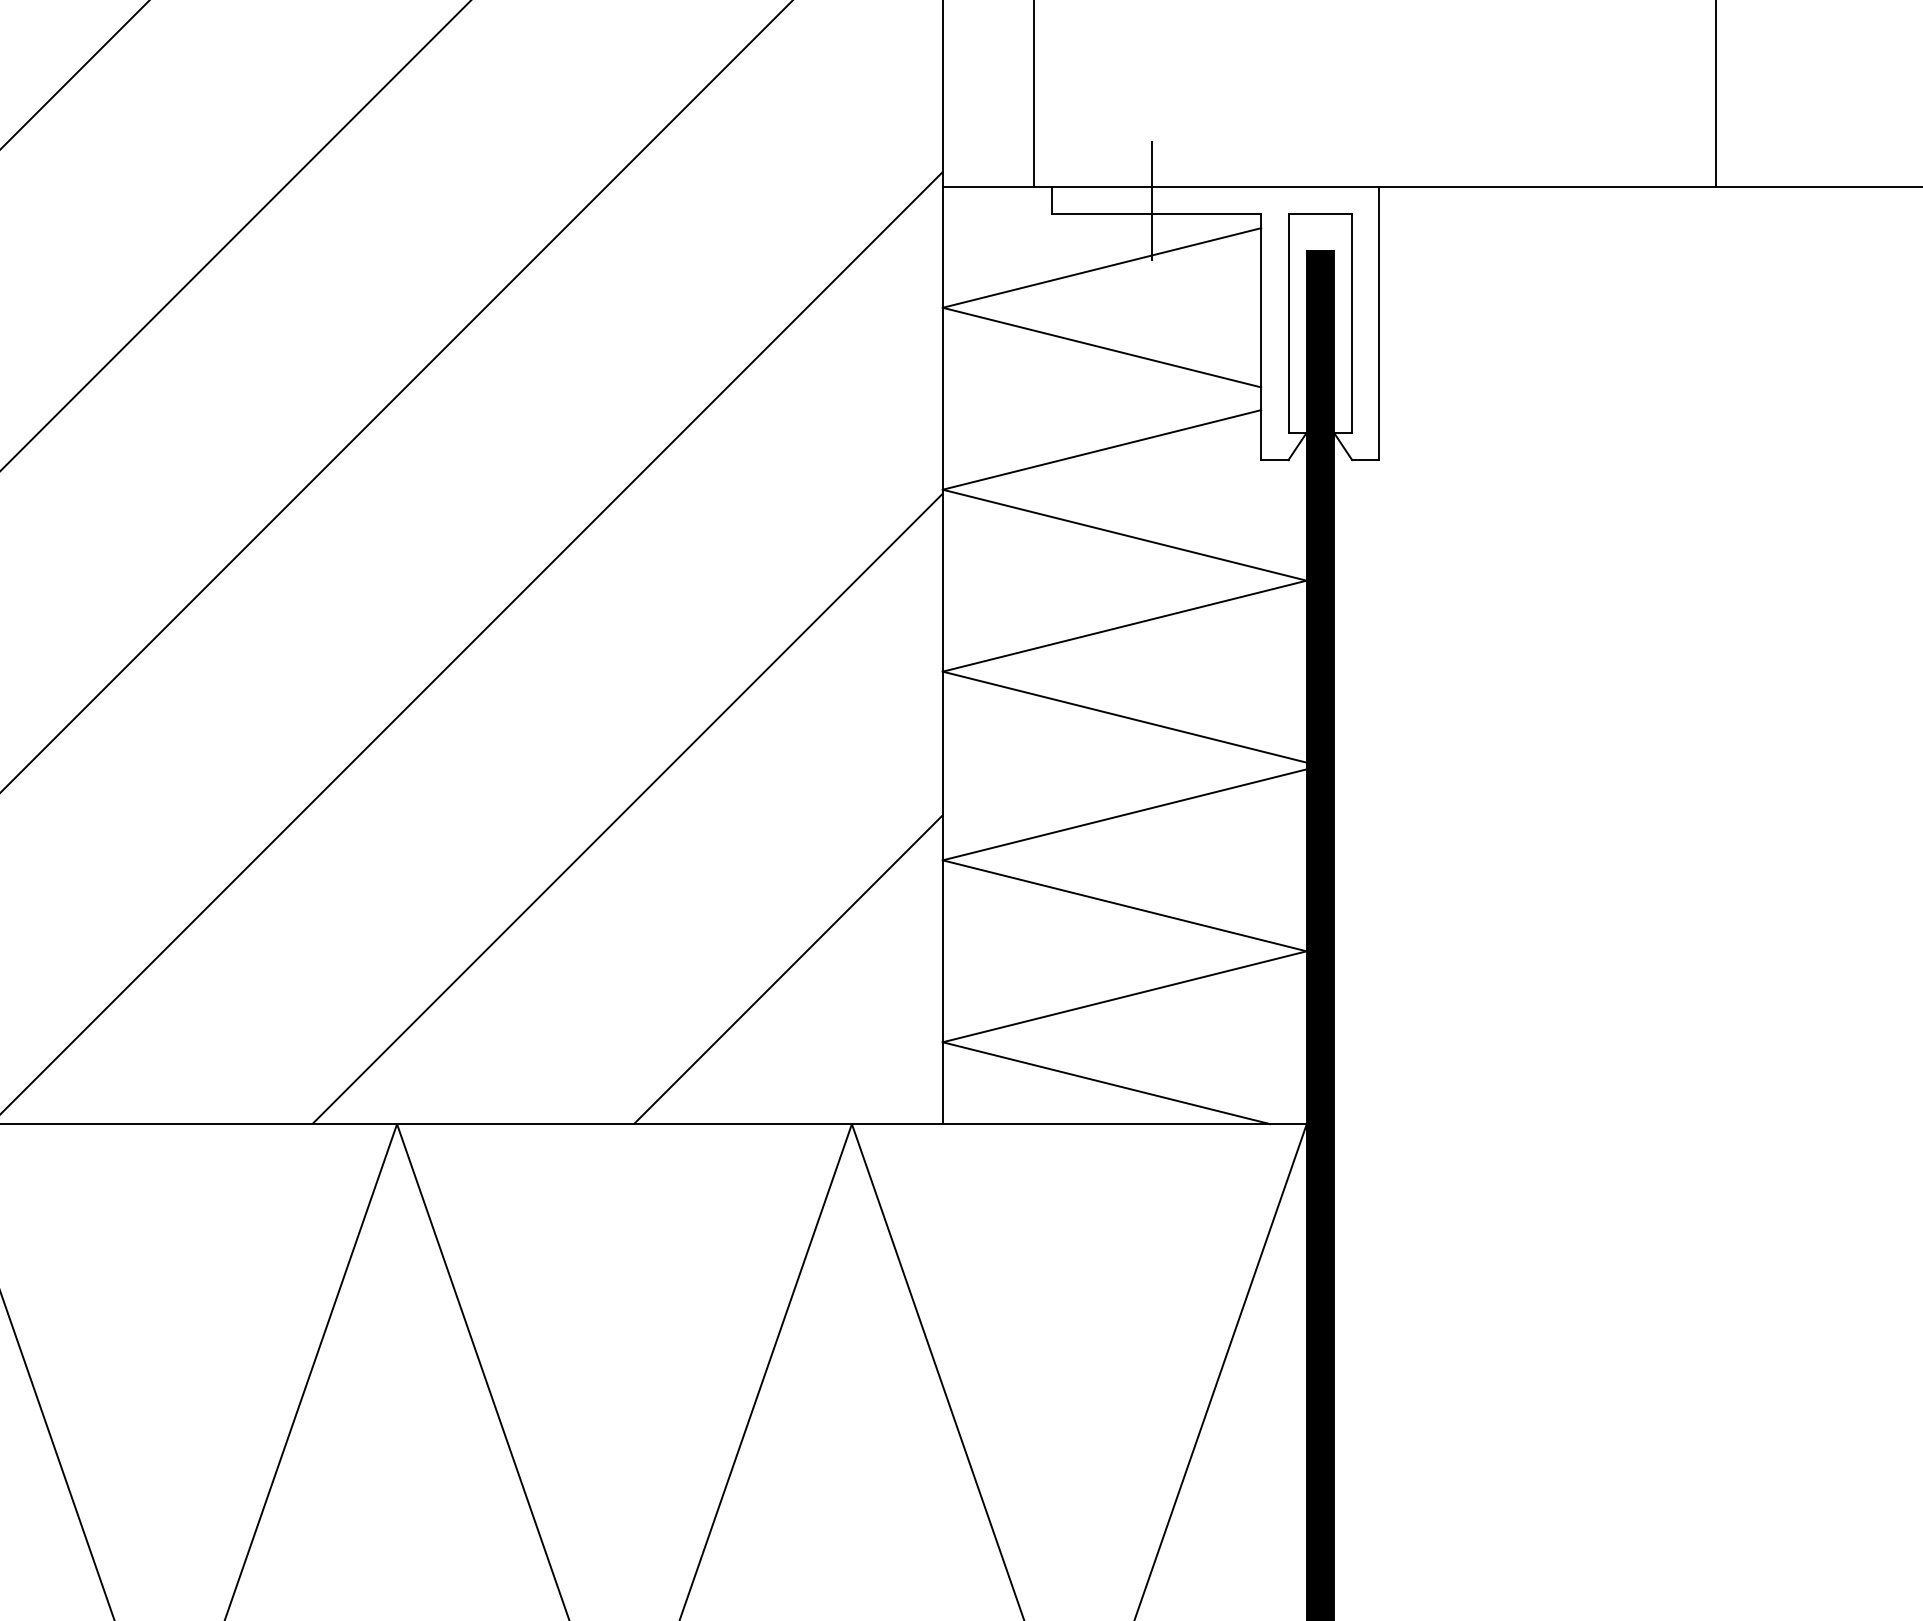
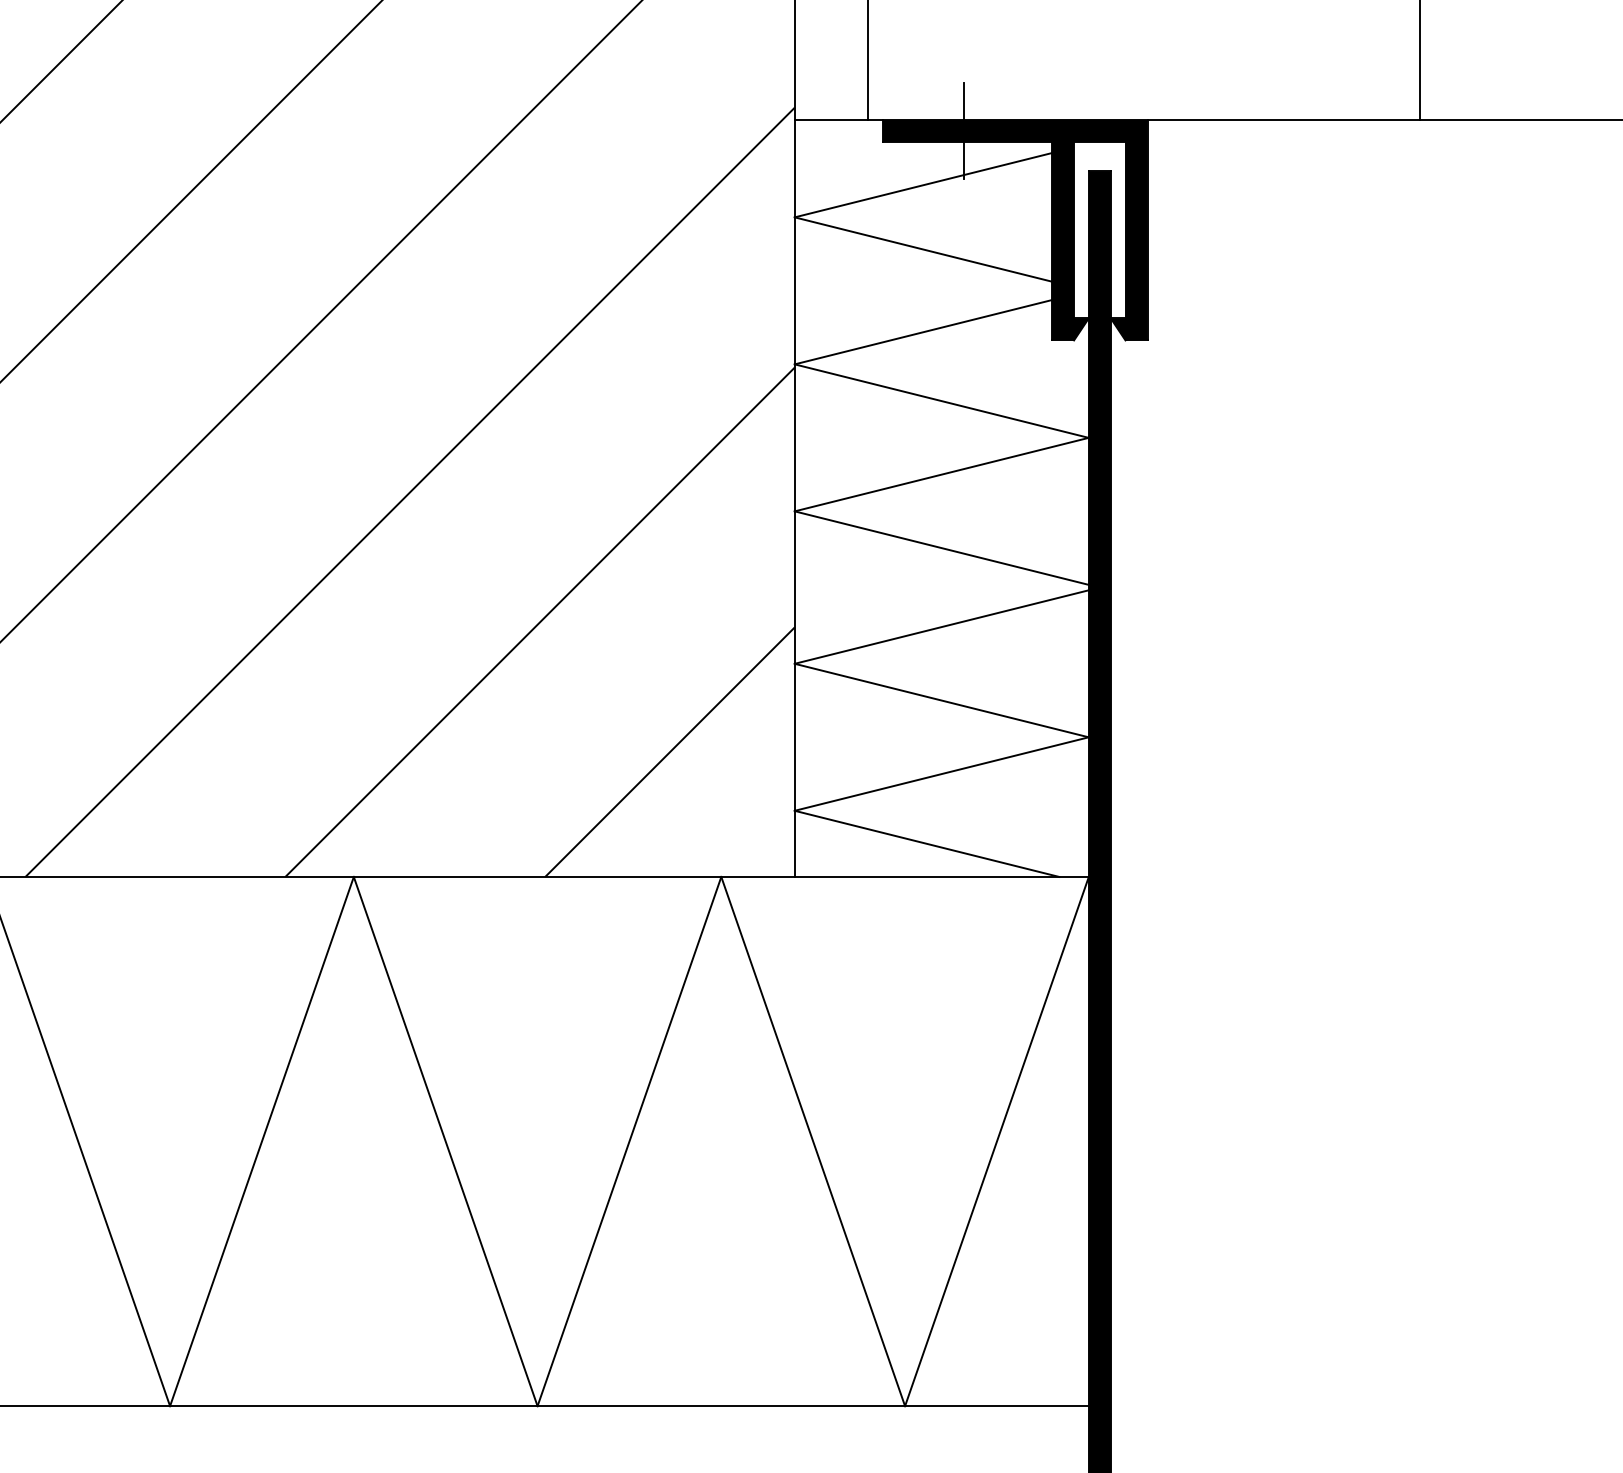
fill: (1214, 322) -> (1014, 229), added

